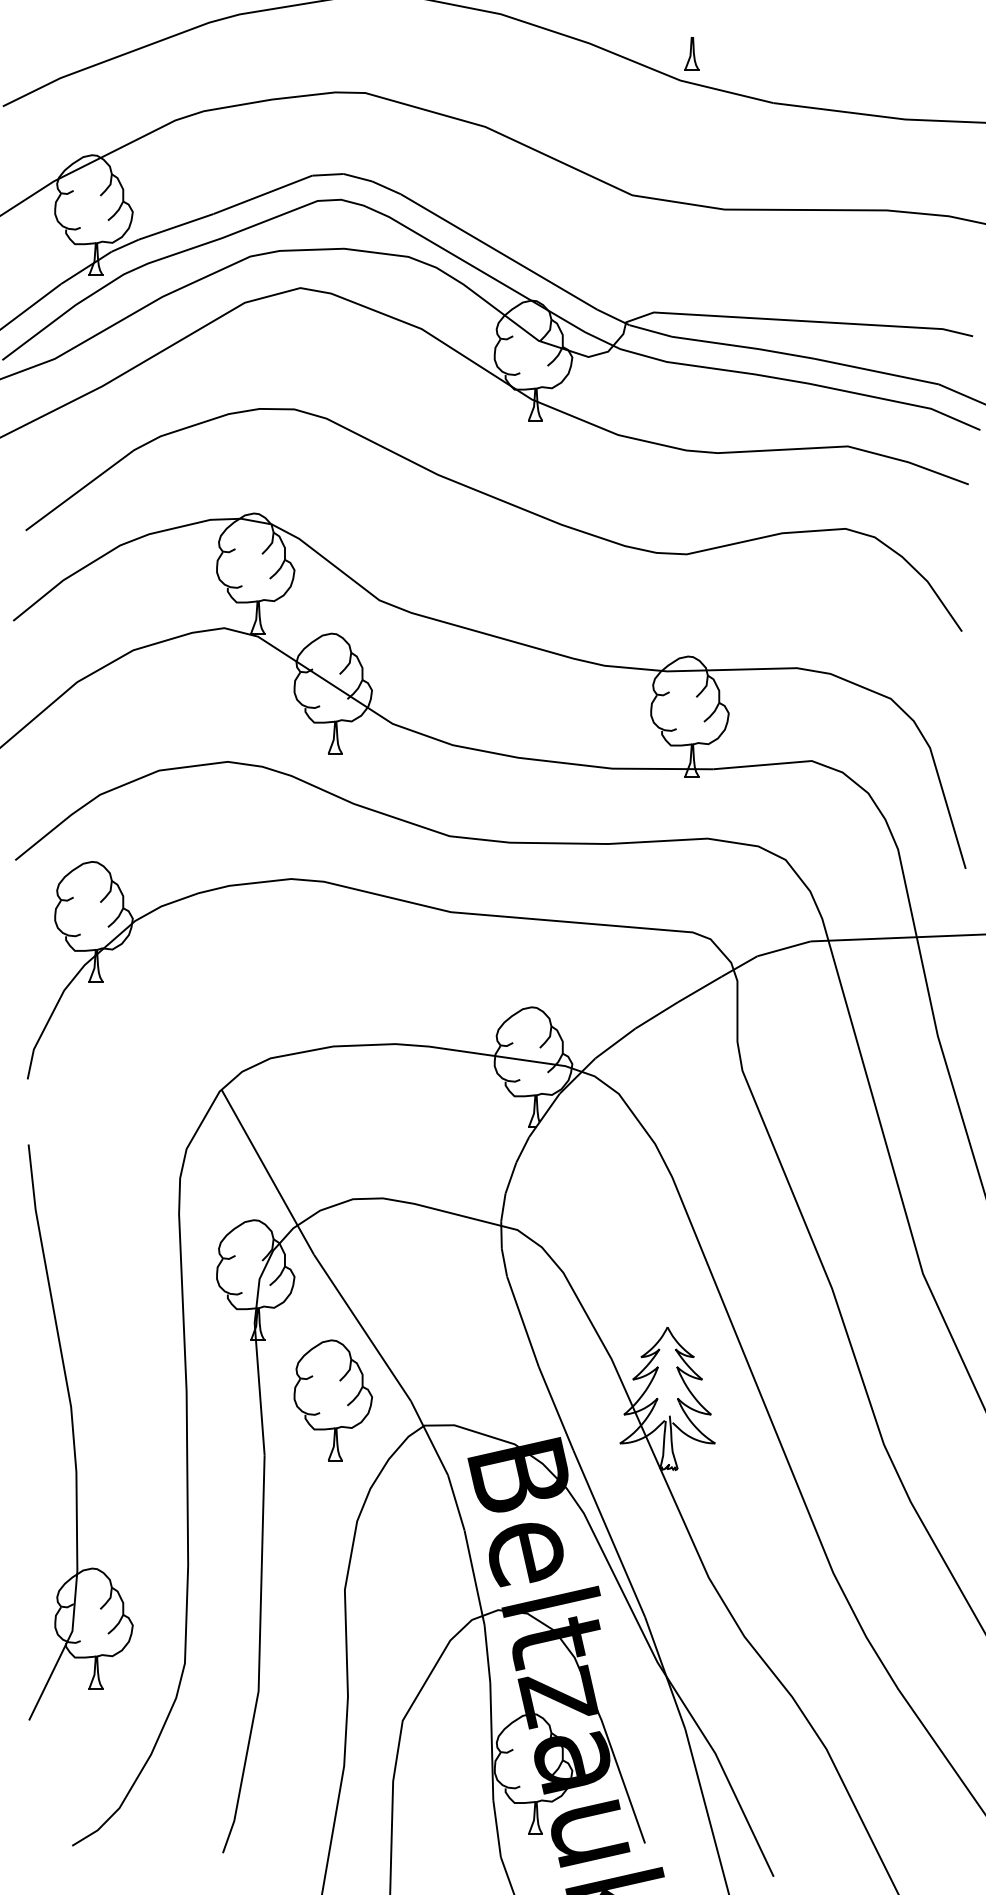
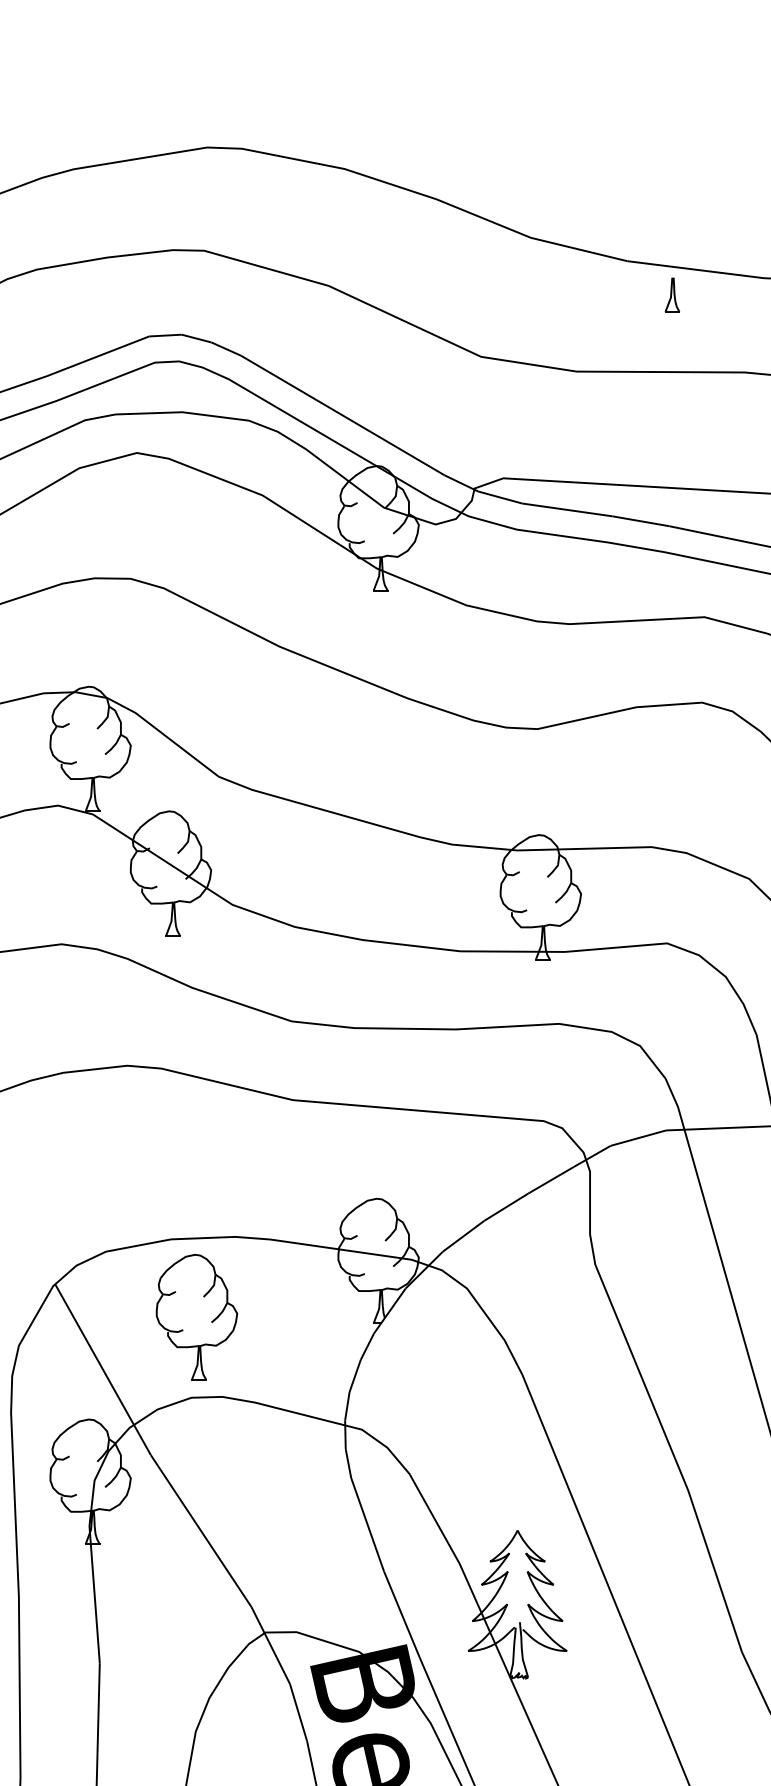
part: (691, 53) -> (672, 294), moved
part: (332, 1400) -> (196, 1317), moved

